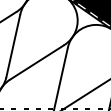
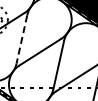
line: (12, 46) -> (21, 39), solid -> dashed

